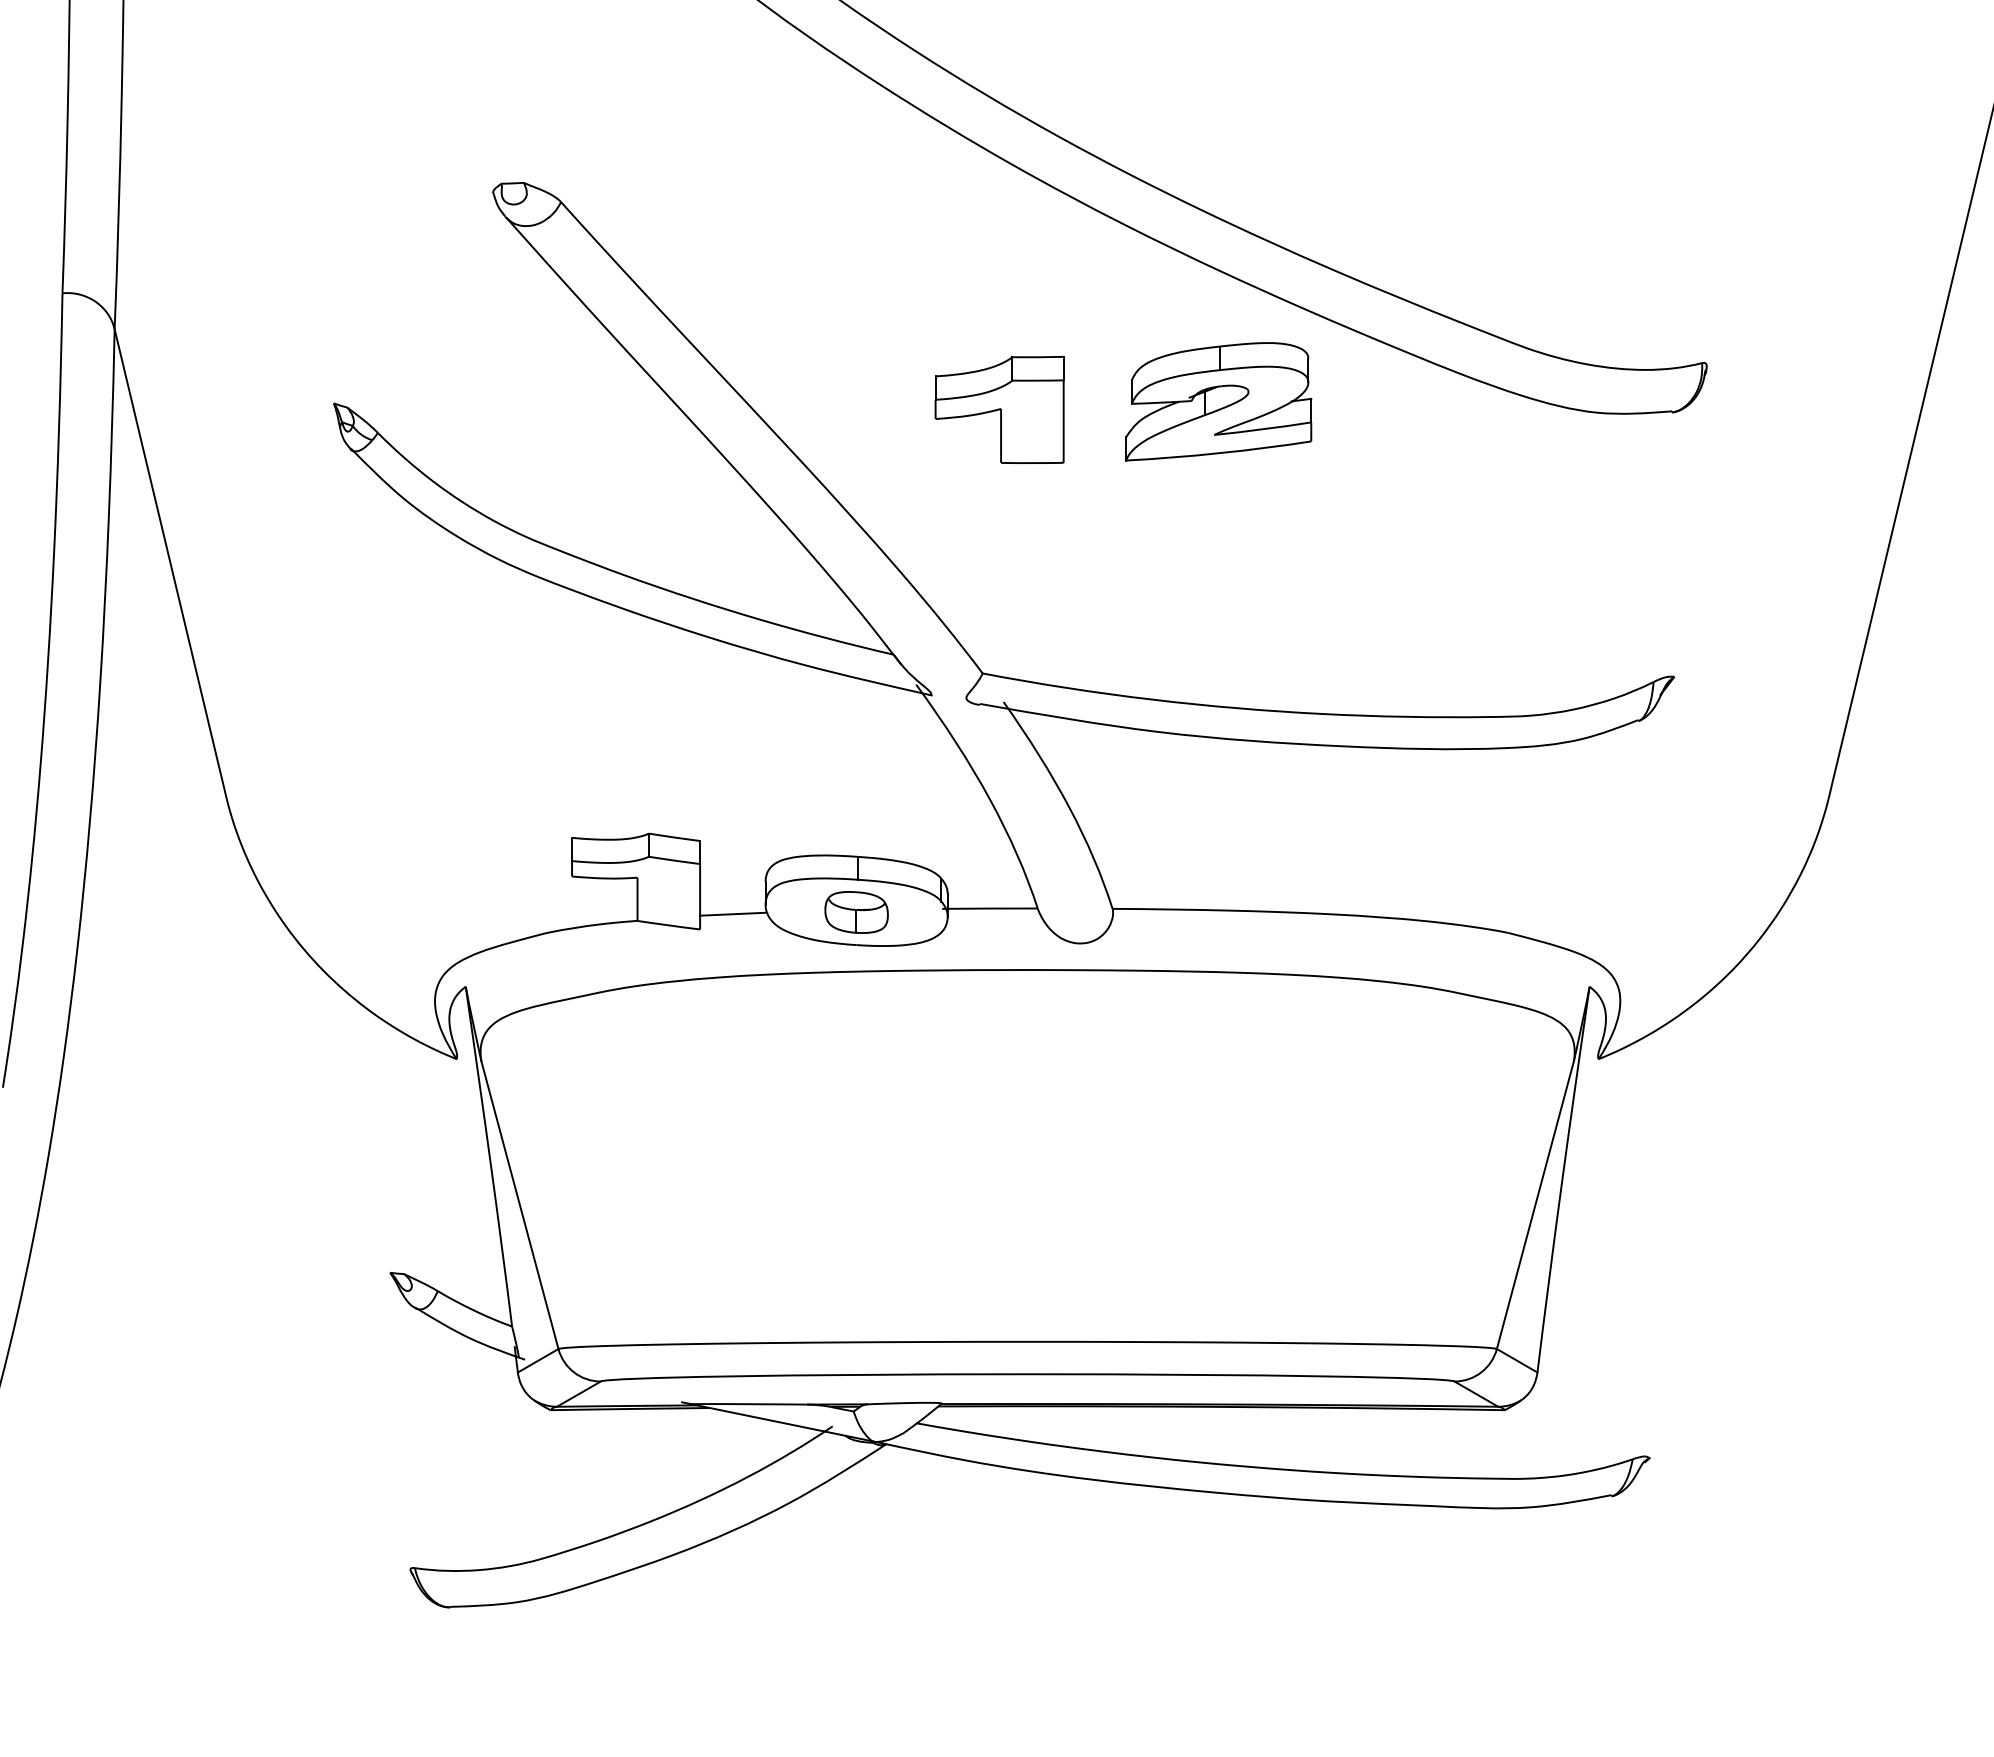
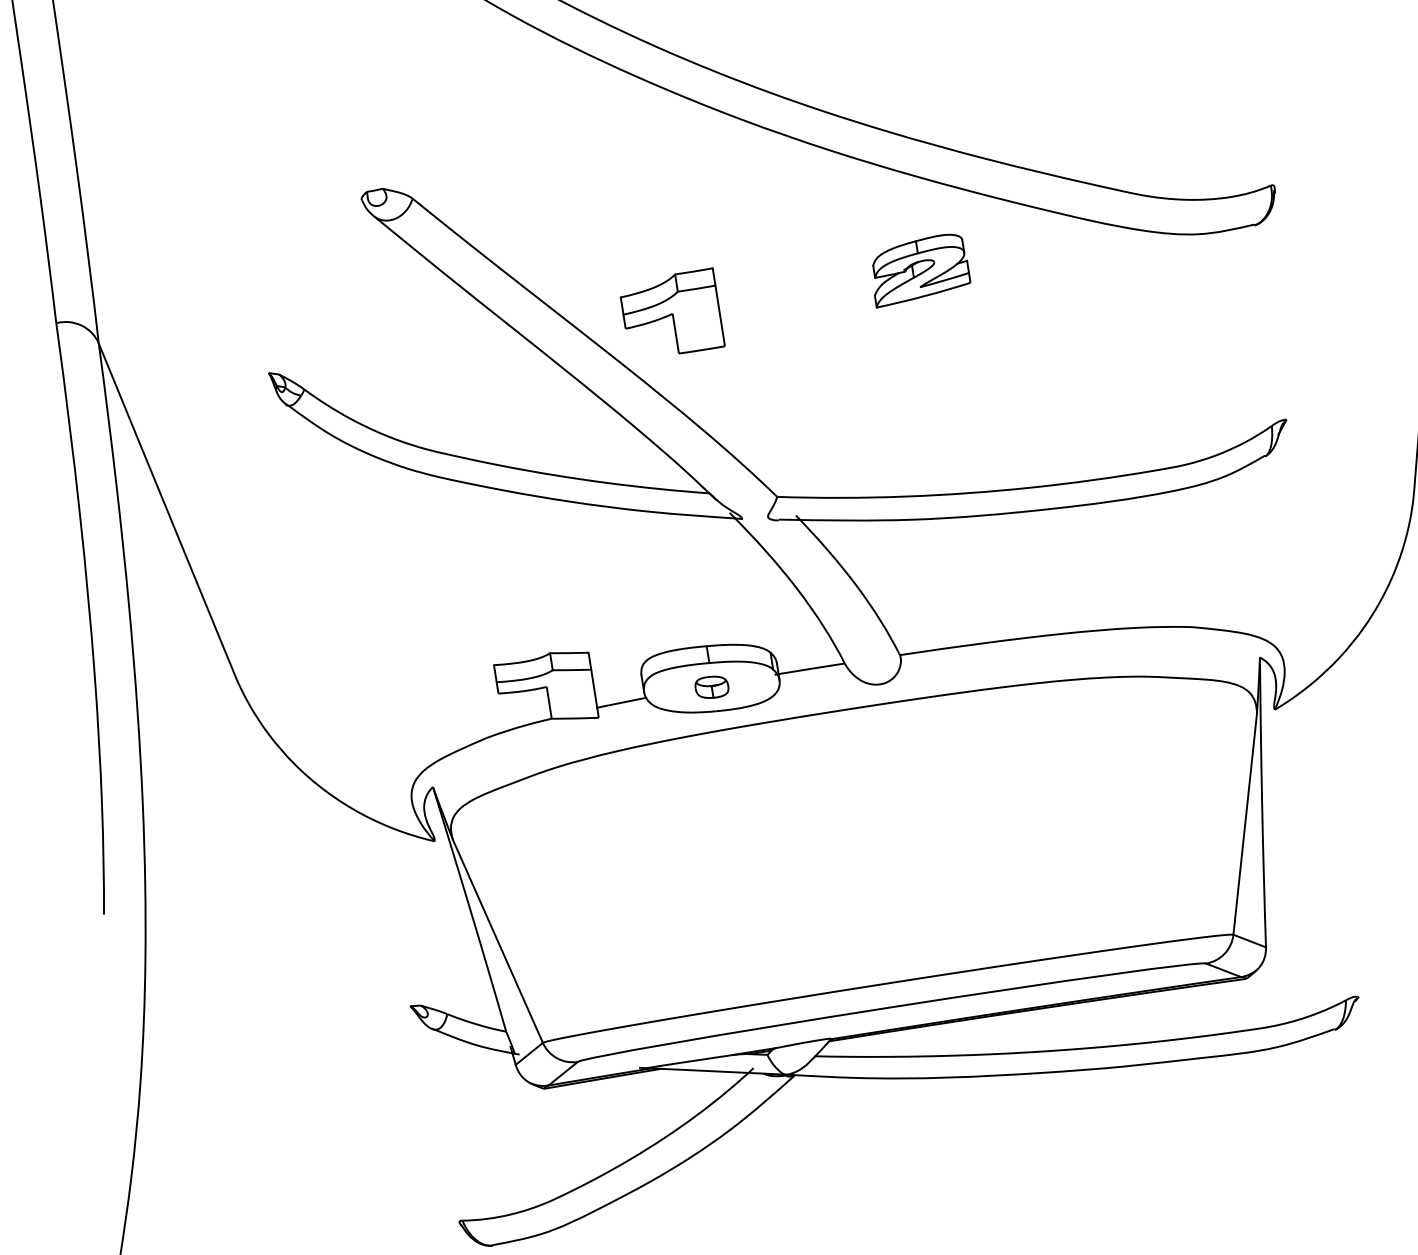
part: (1218, 401) -> (919, 269), size x0.7
part: (999, 409) -> (671, 314), moved
part: (856, 912) -> (711, 687), size x0.7

